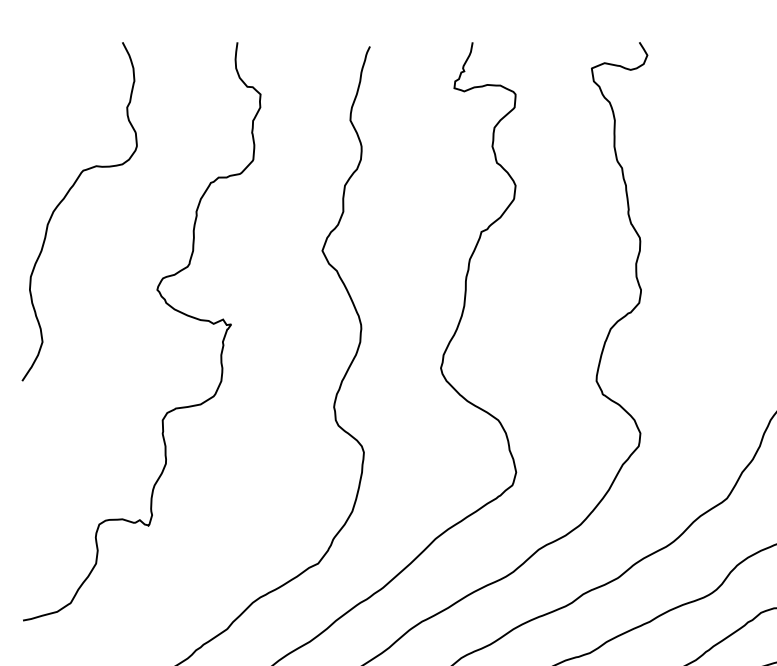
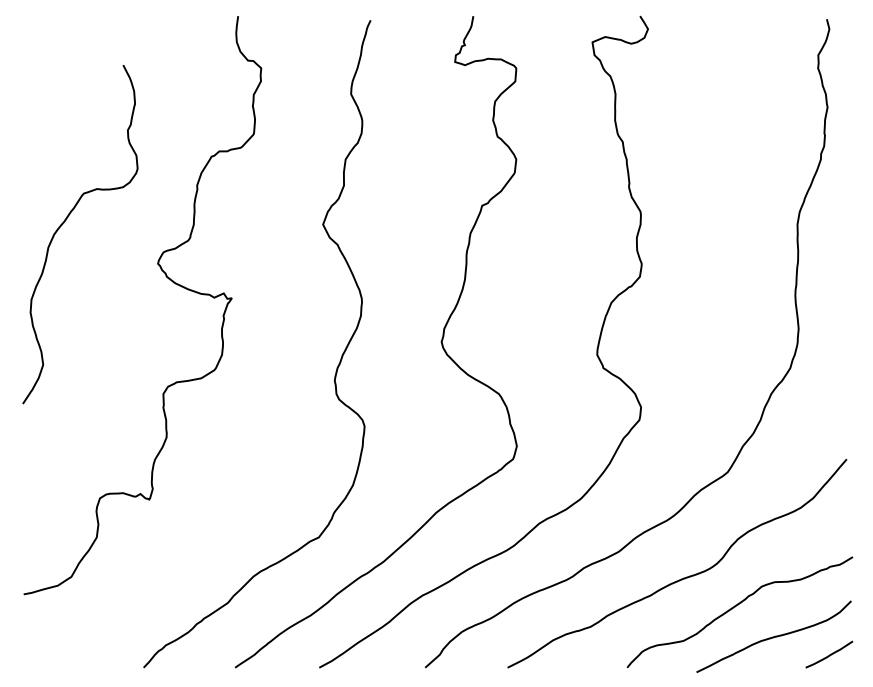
curve: (63, 200) -> (64, 223), moved

